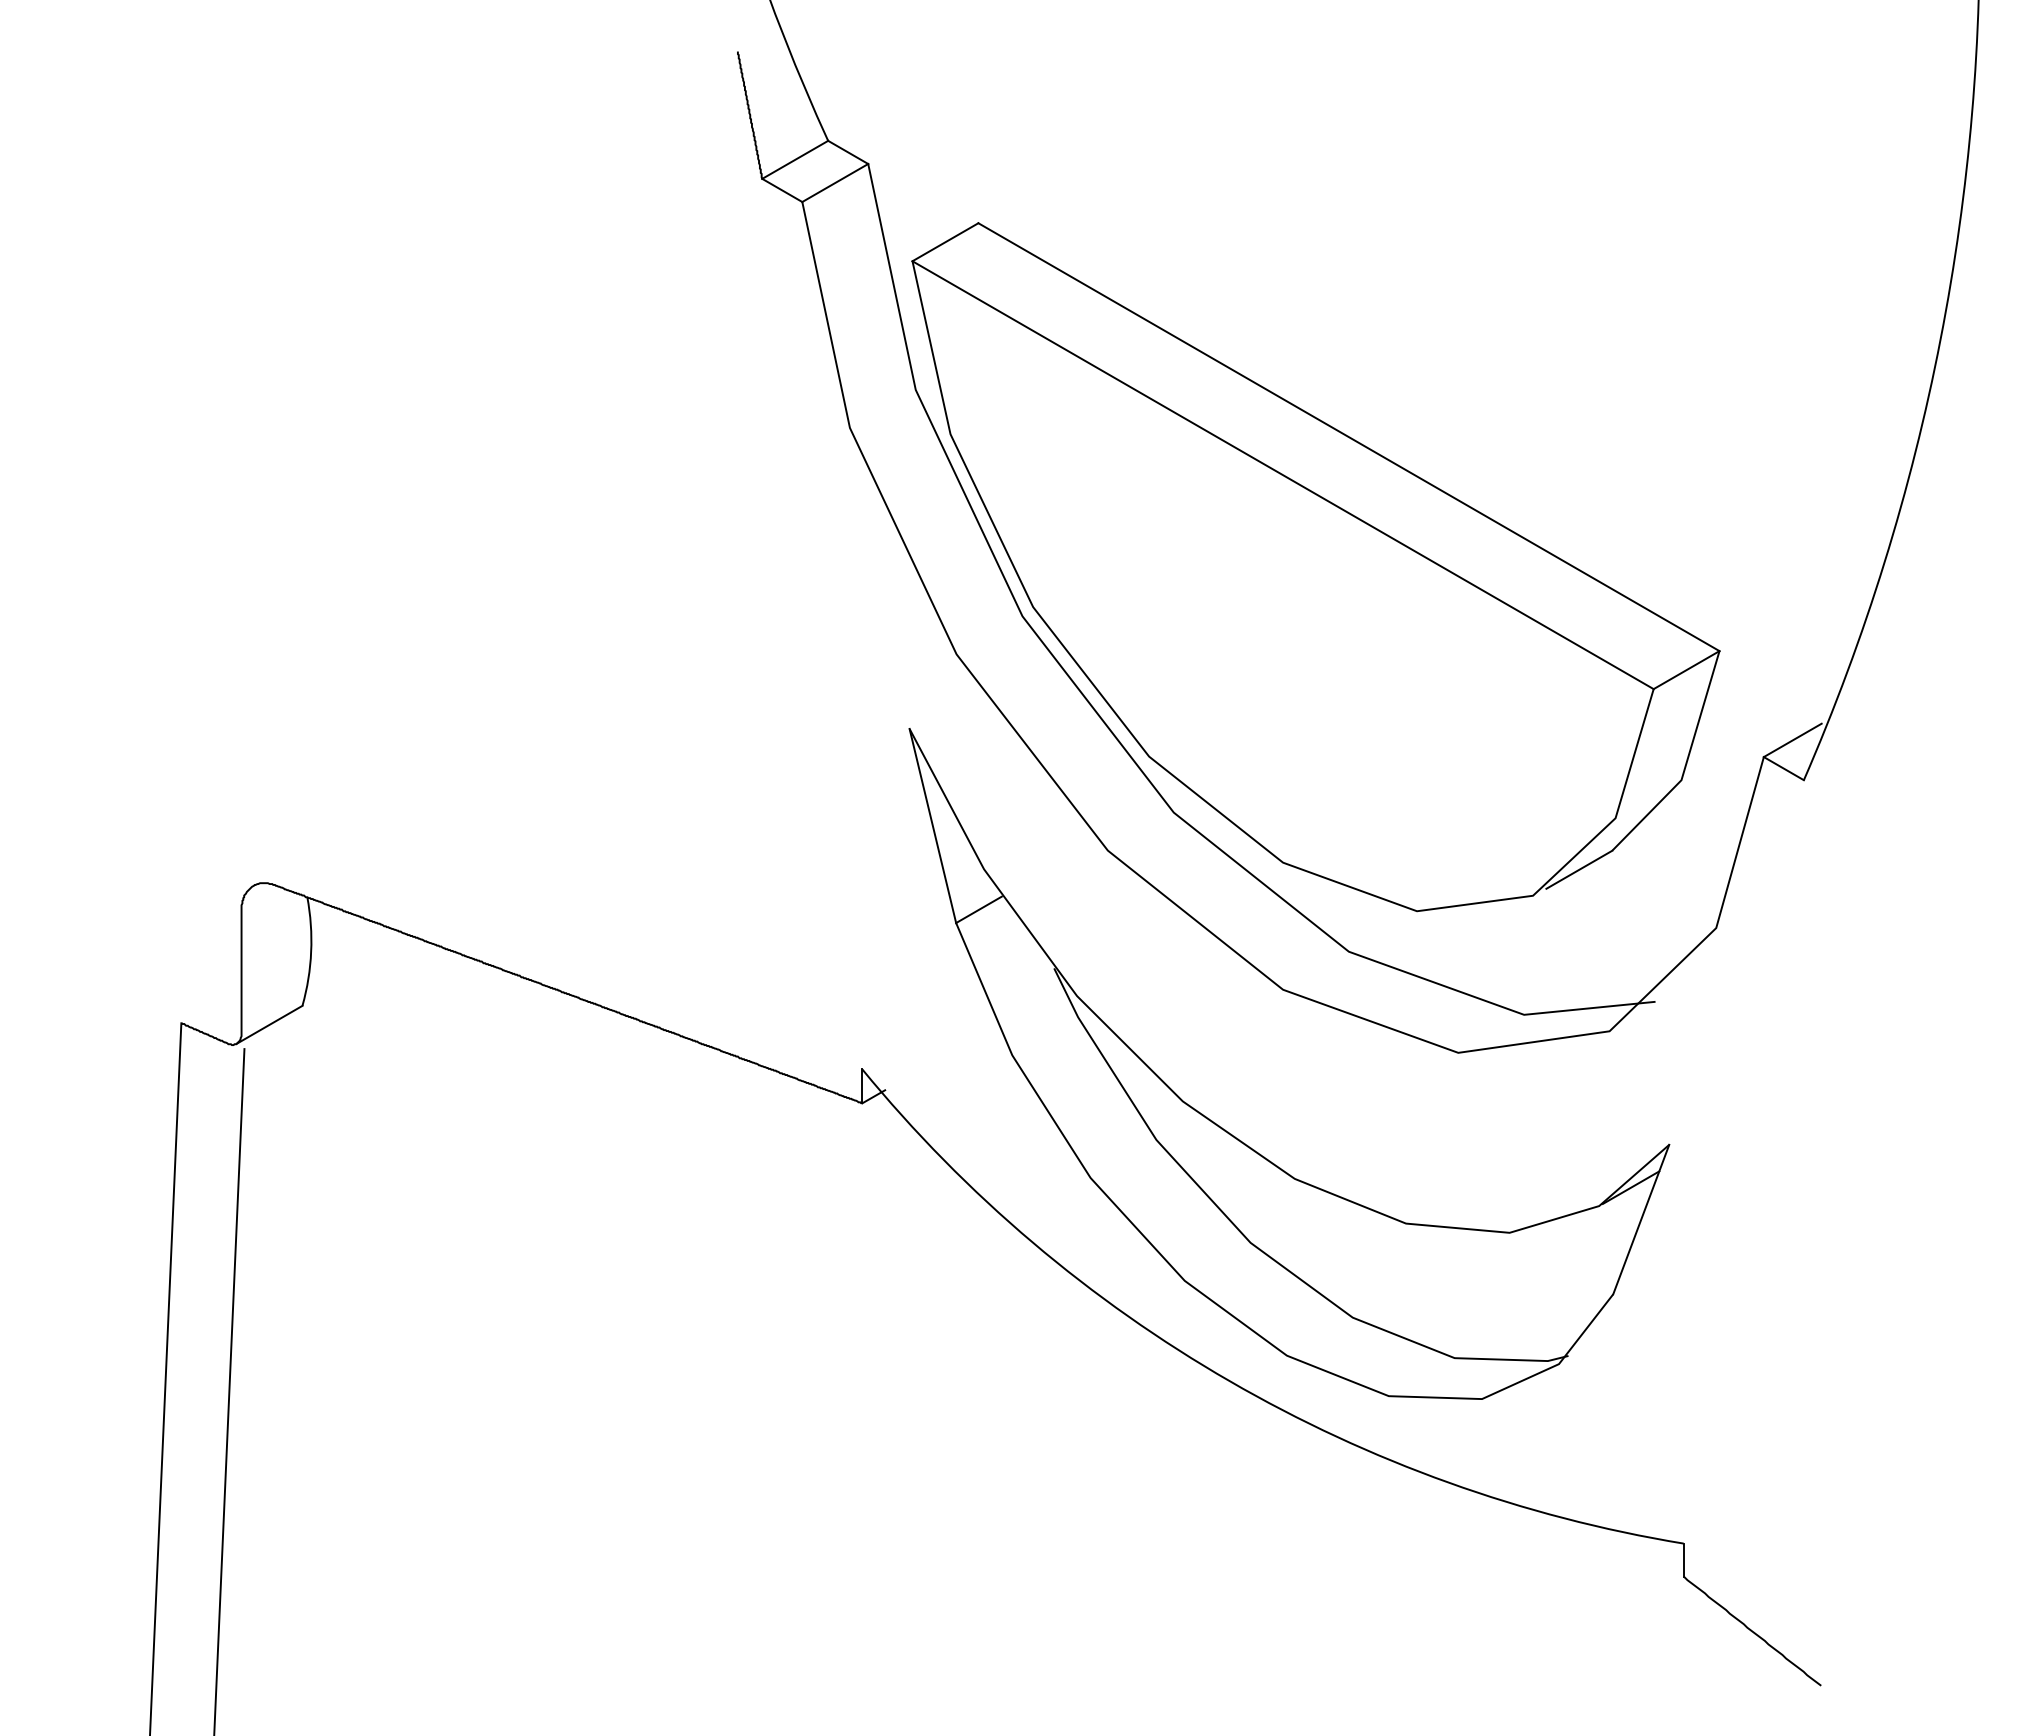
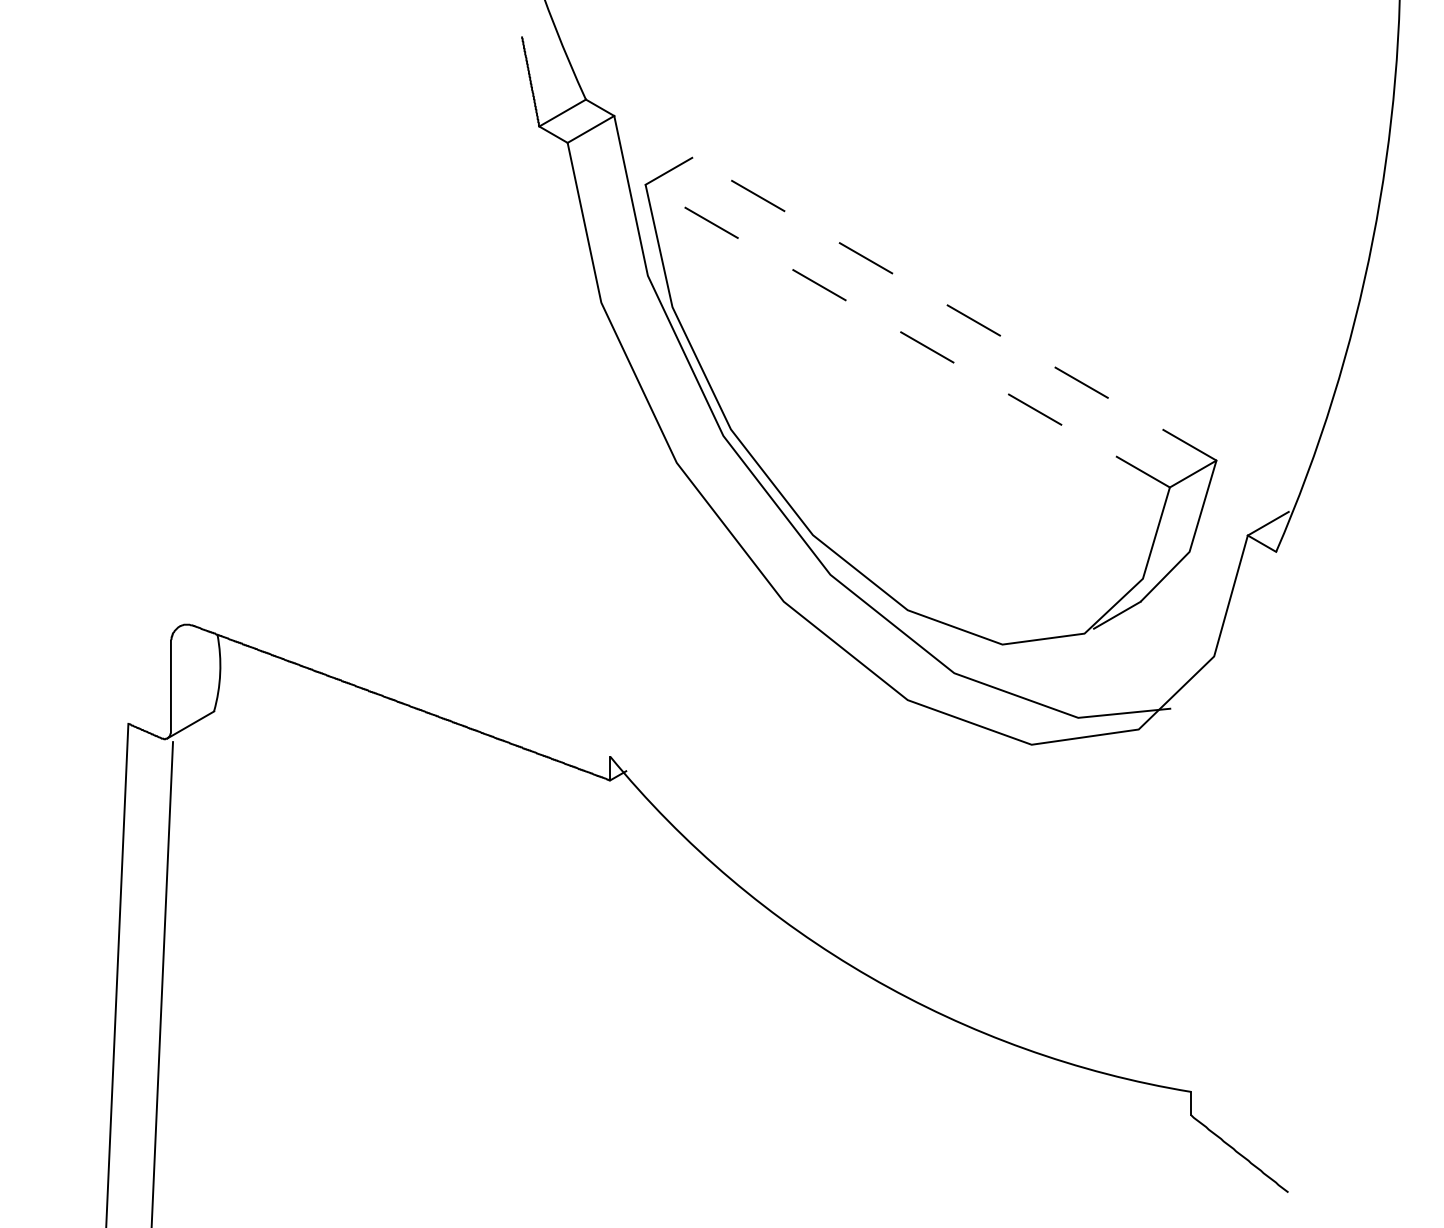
line: (1348, 437) -> (954, 309), solid -> dashed
line: (1283, 475) -> (908, 336), solid -> dashed
part: (1238, 1138) -> (876, 805), removed

